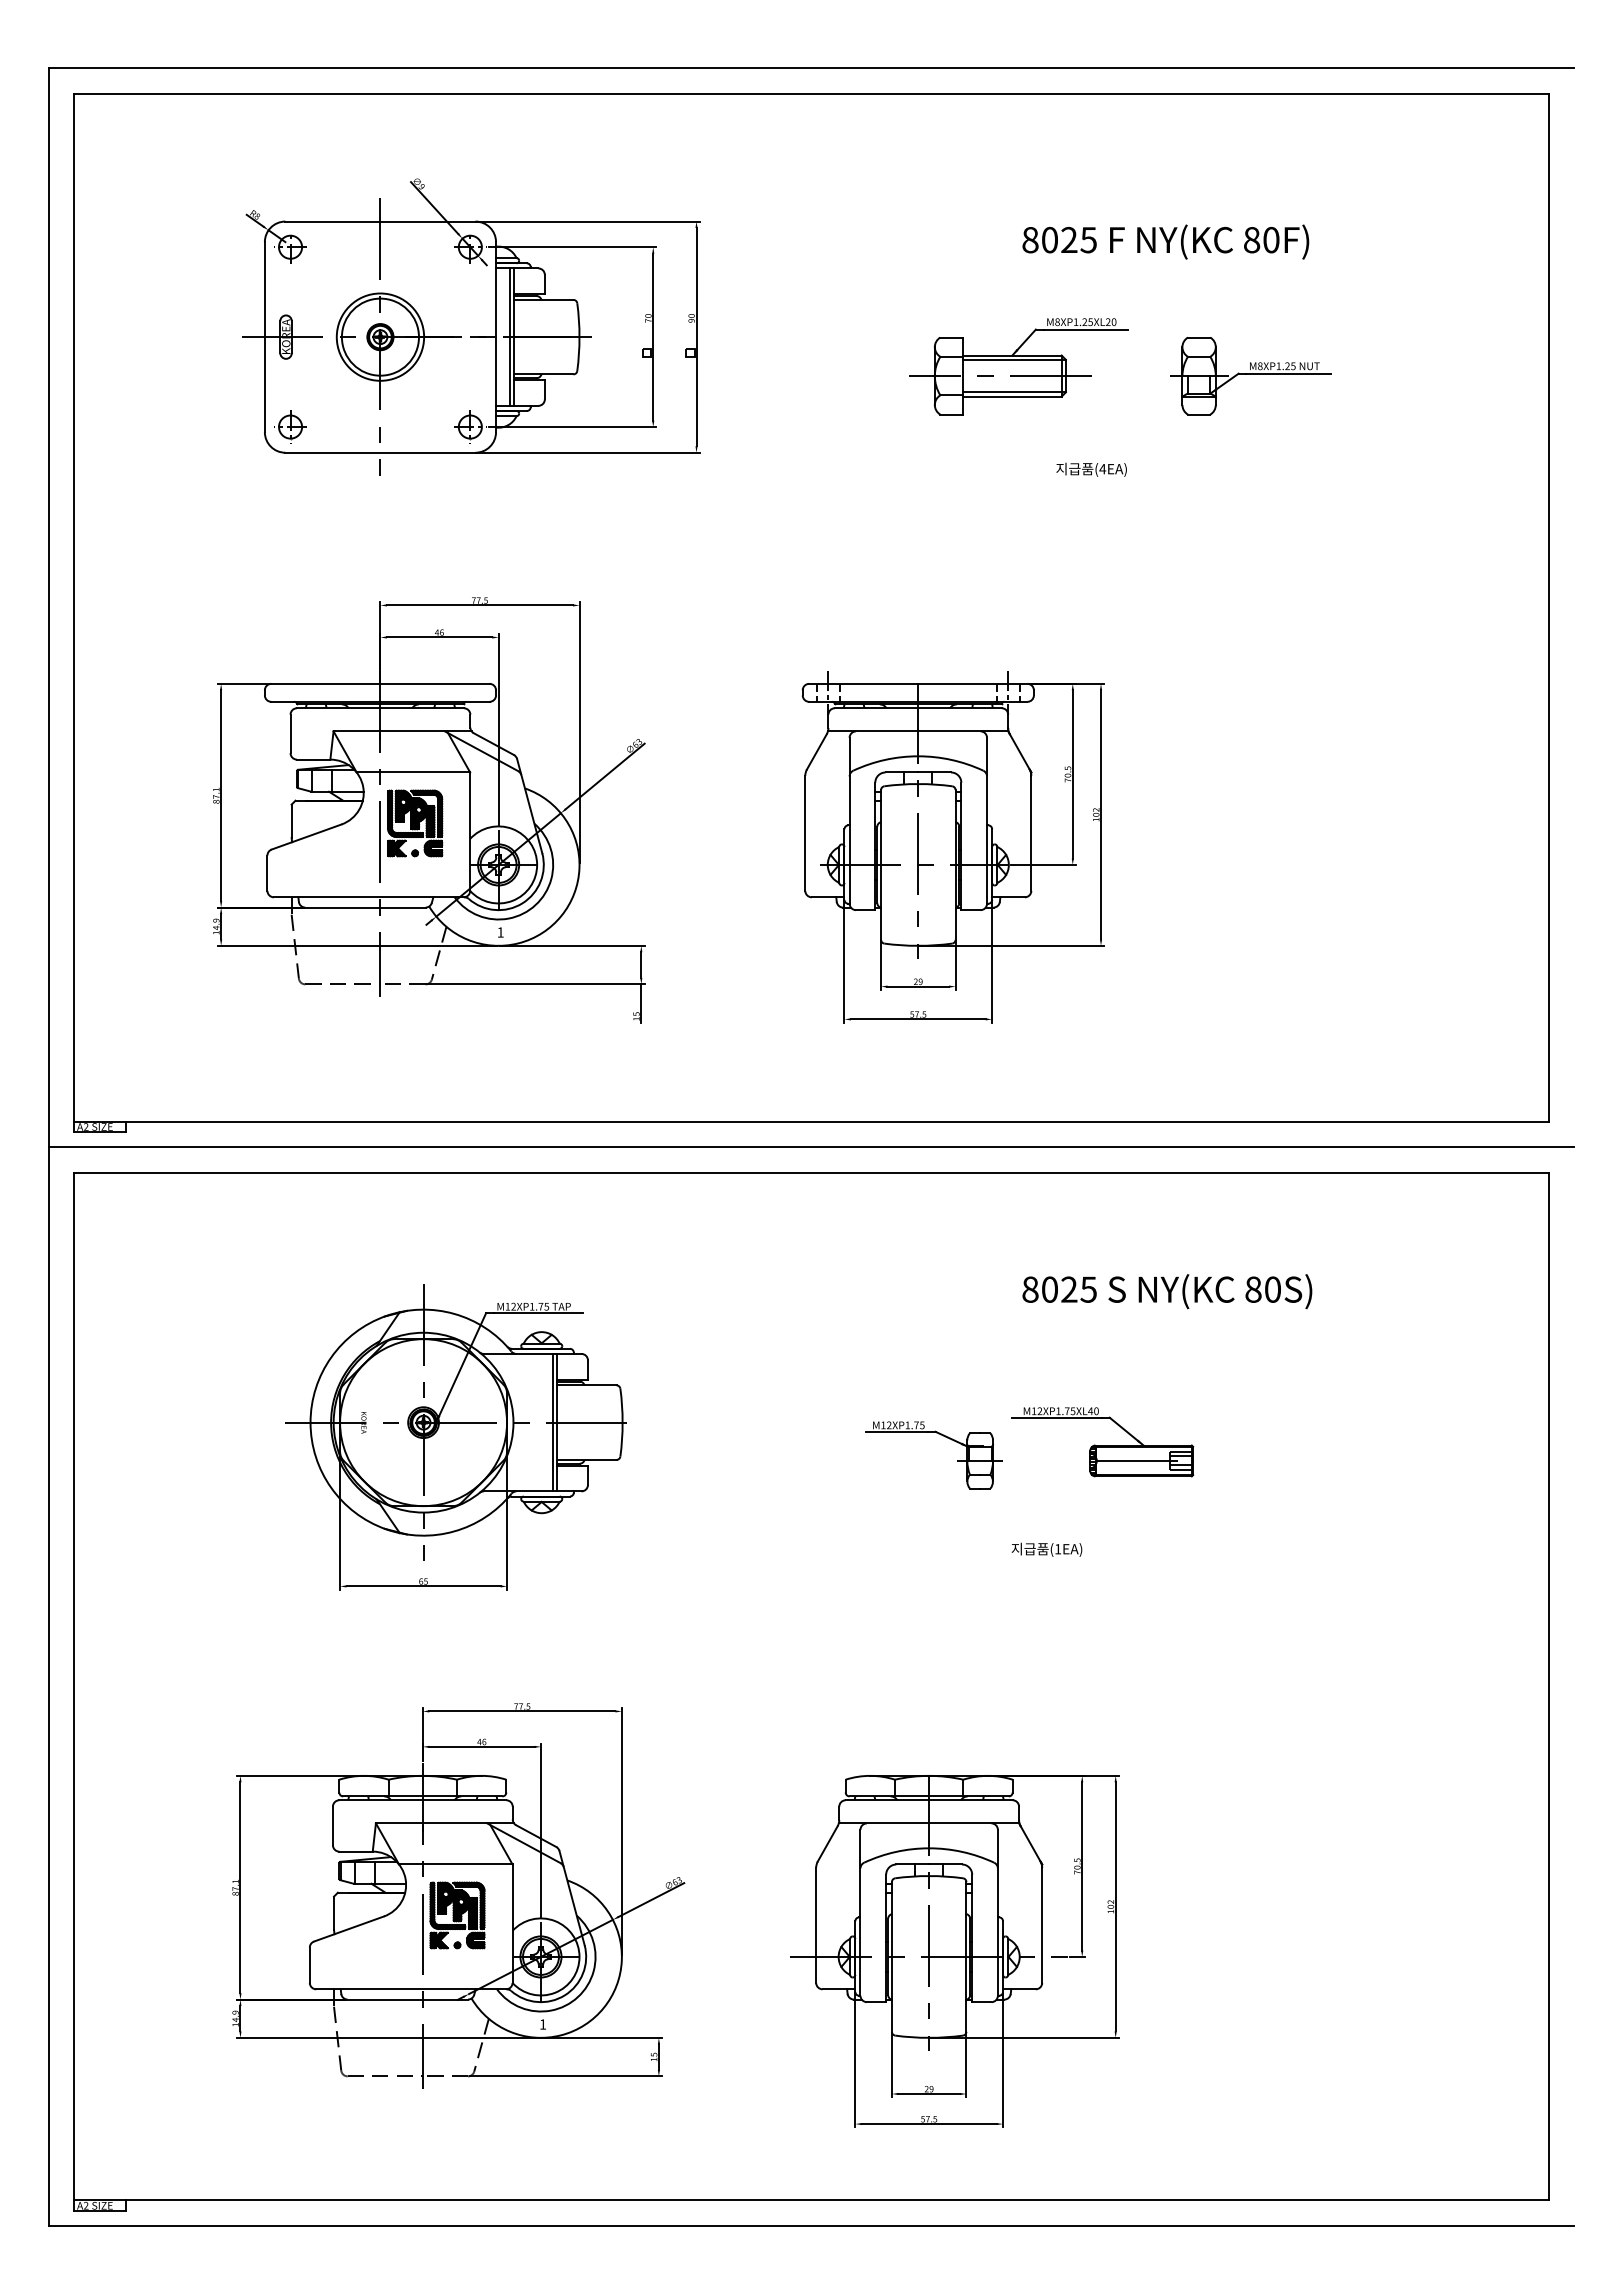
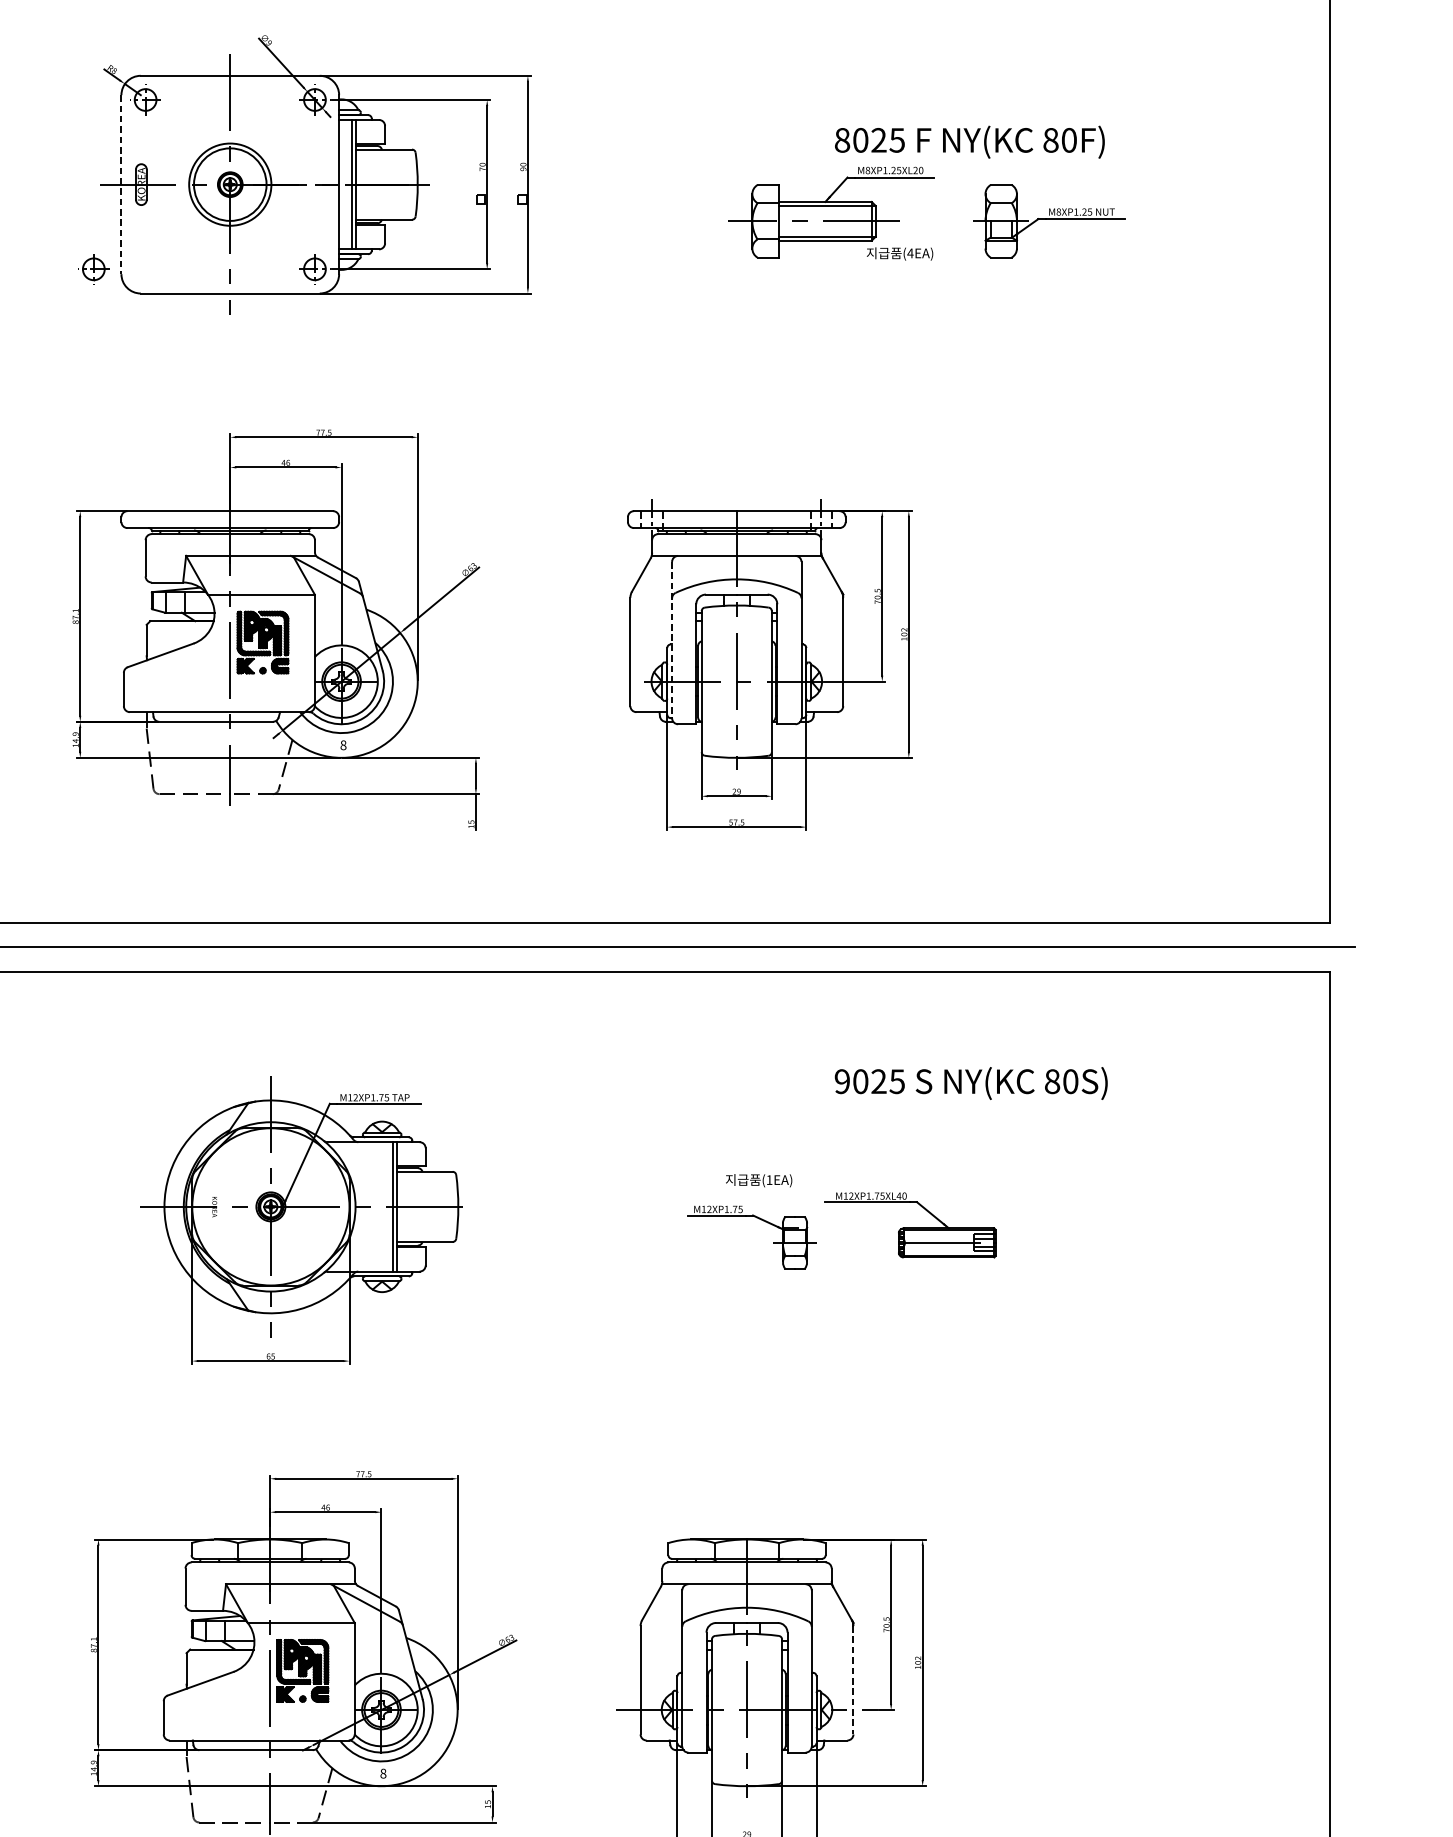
text: (1165, 241) -> (969, 141), moved
line: (264, 337) -> (121, 184), solid -> dashed
part: (290, 426) -> (93, 268), moved
text: (1091, 469) -> (899, 253), moved
line: (849, 820) -> (671, 639), solid -> dashed
text: (500, 932) -> (343, 745), 1 -> 8
text: (1030, 1289) -> (842, 1081), 8025 -> 9025
text: (1046, 1549) -> (758, 1180), moved
line: (1042, 1925) -> (853, 1680), solid -> dashed
text: (543, 2024) -> (383, 1773), 1 -> 8

